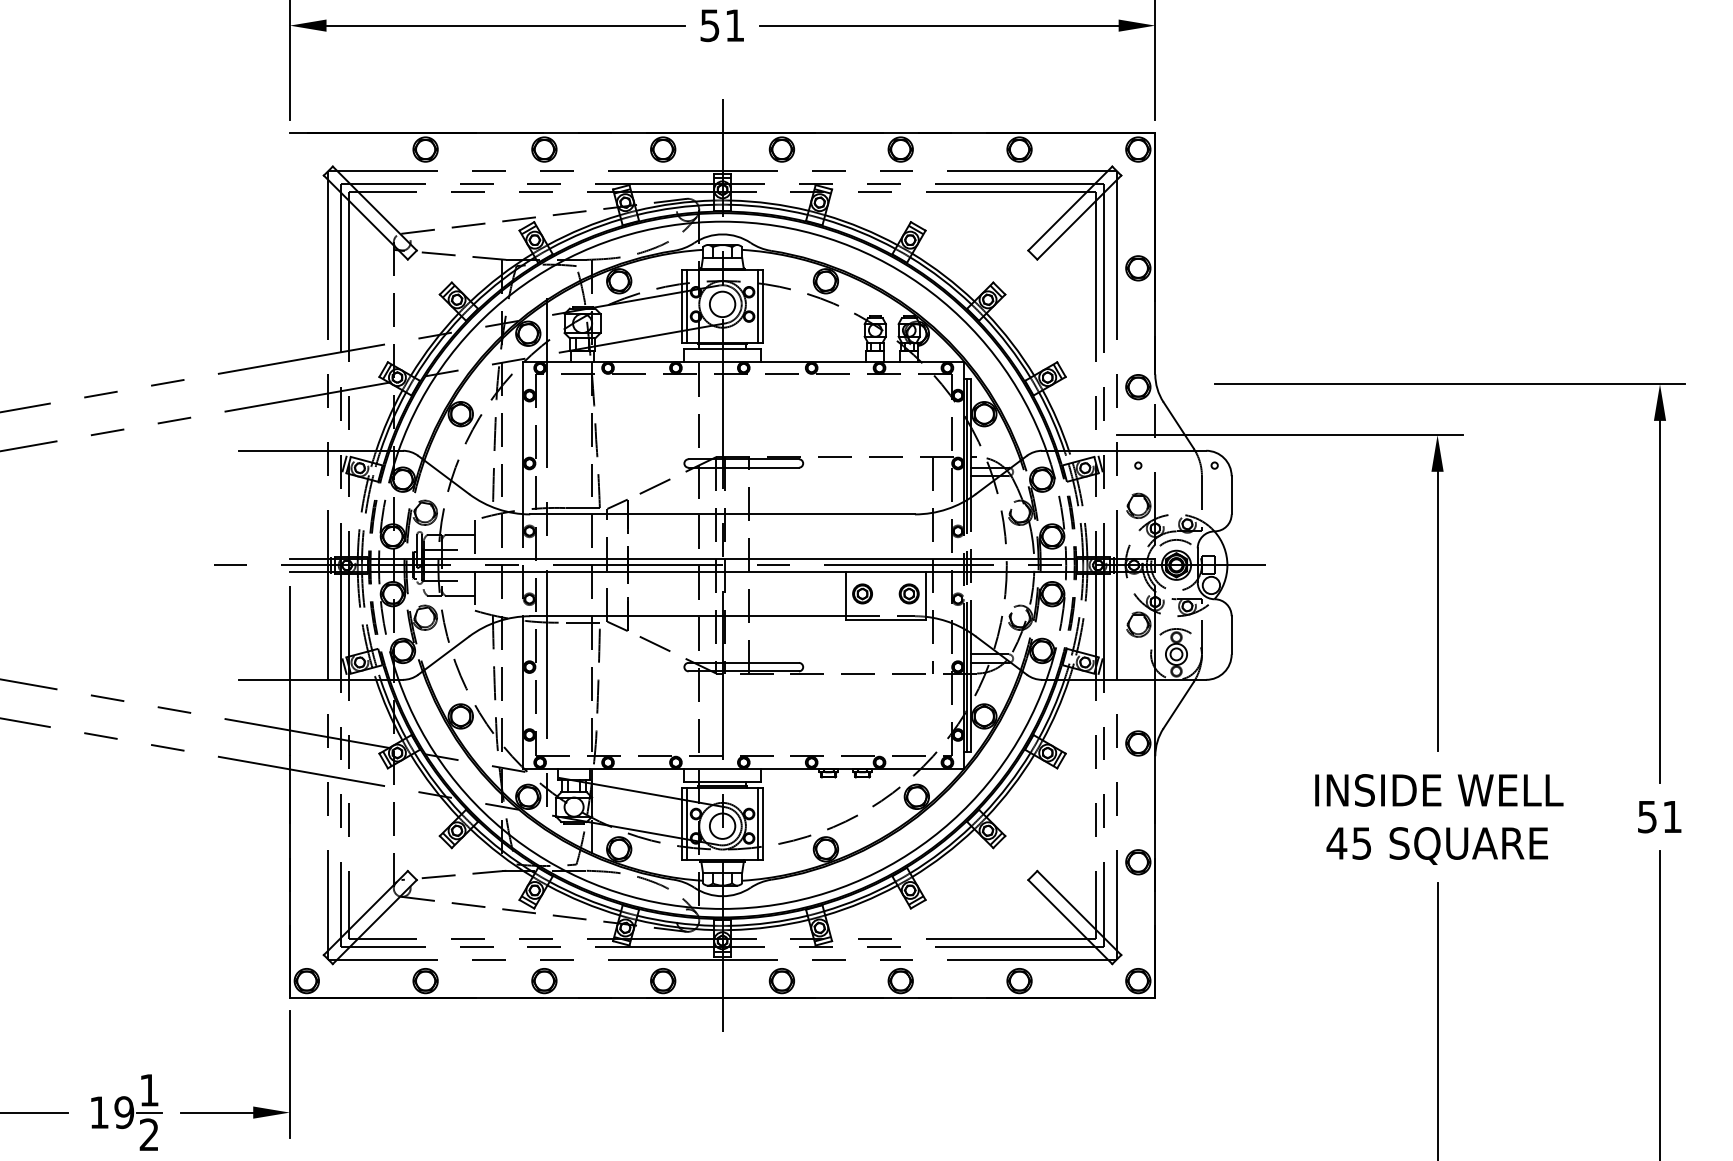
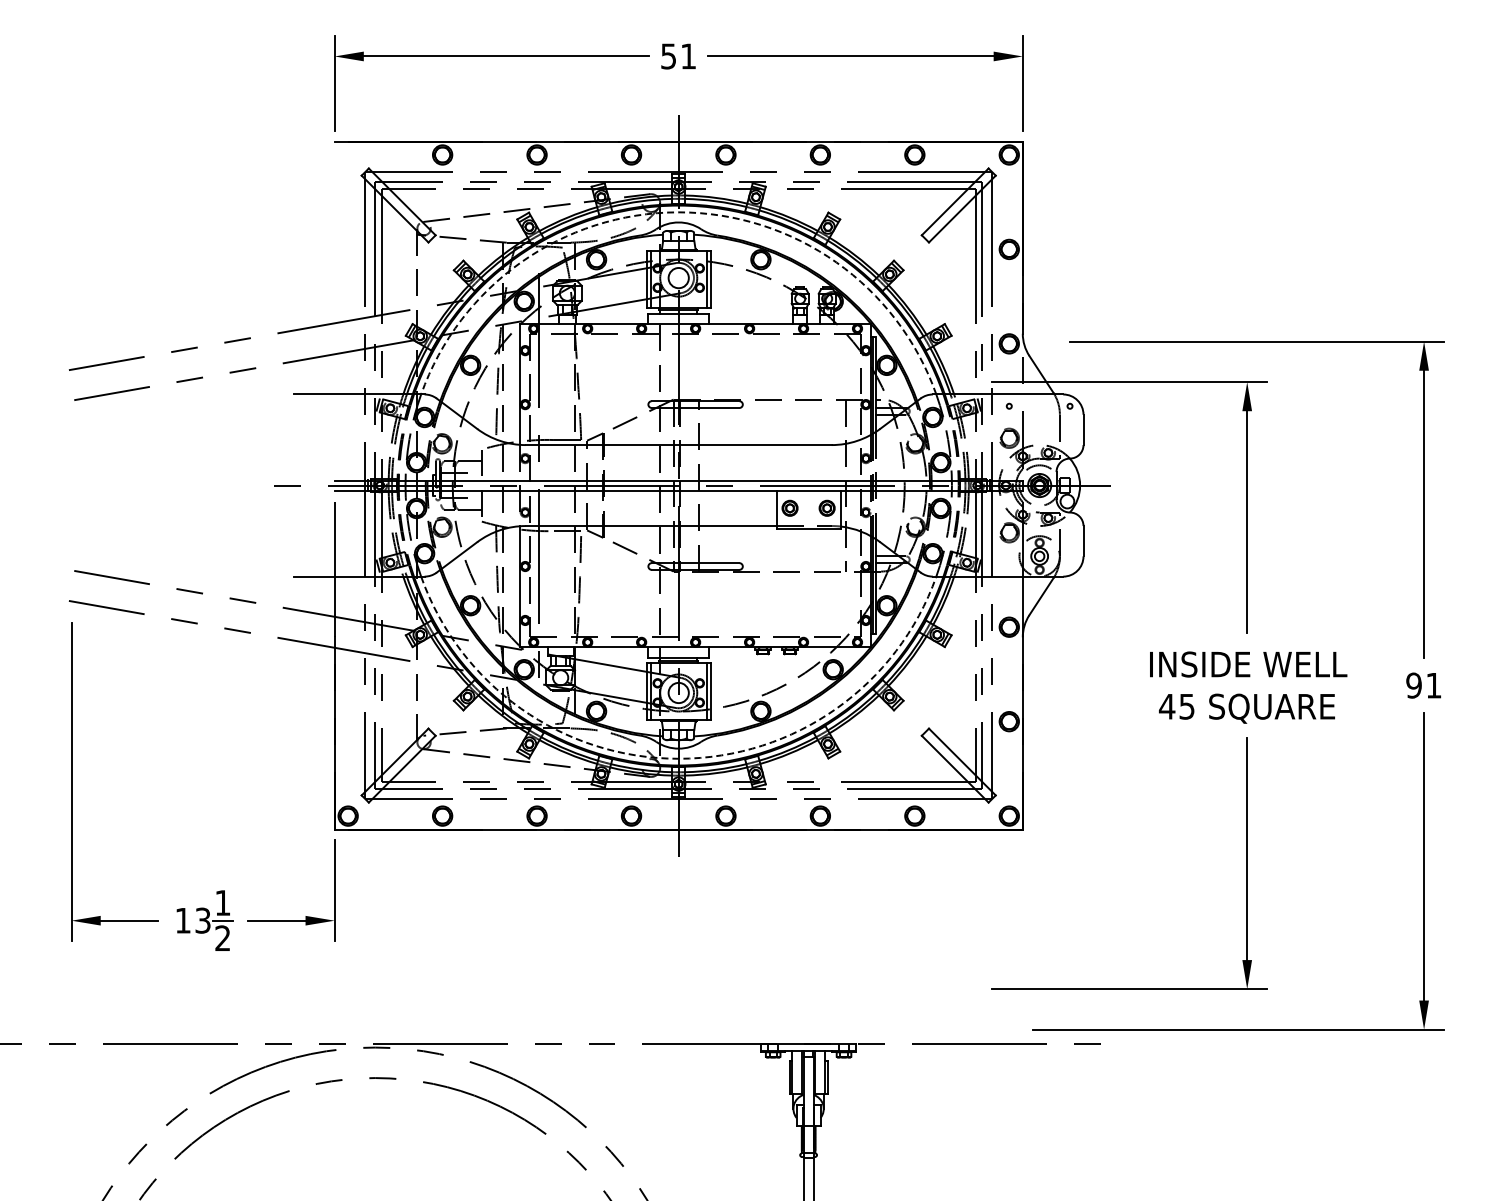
arc: (722, 221) -> (678, 212), solid -> dashed
text: (1646, 816) -> (1413, 685), 51 -> 91
arc: (722, 908) -> (678, 758), solid -> dashed
text: (123, 1112) -> (202, 920), 19 -> 13

